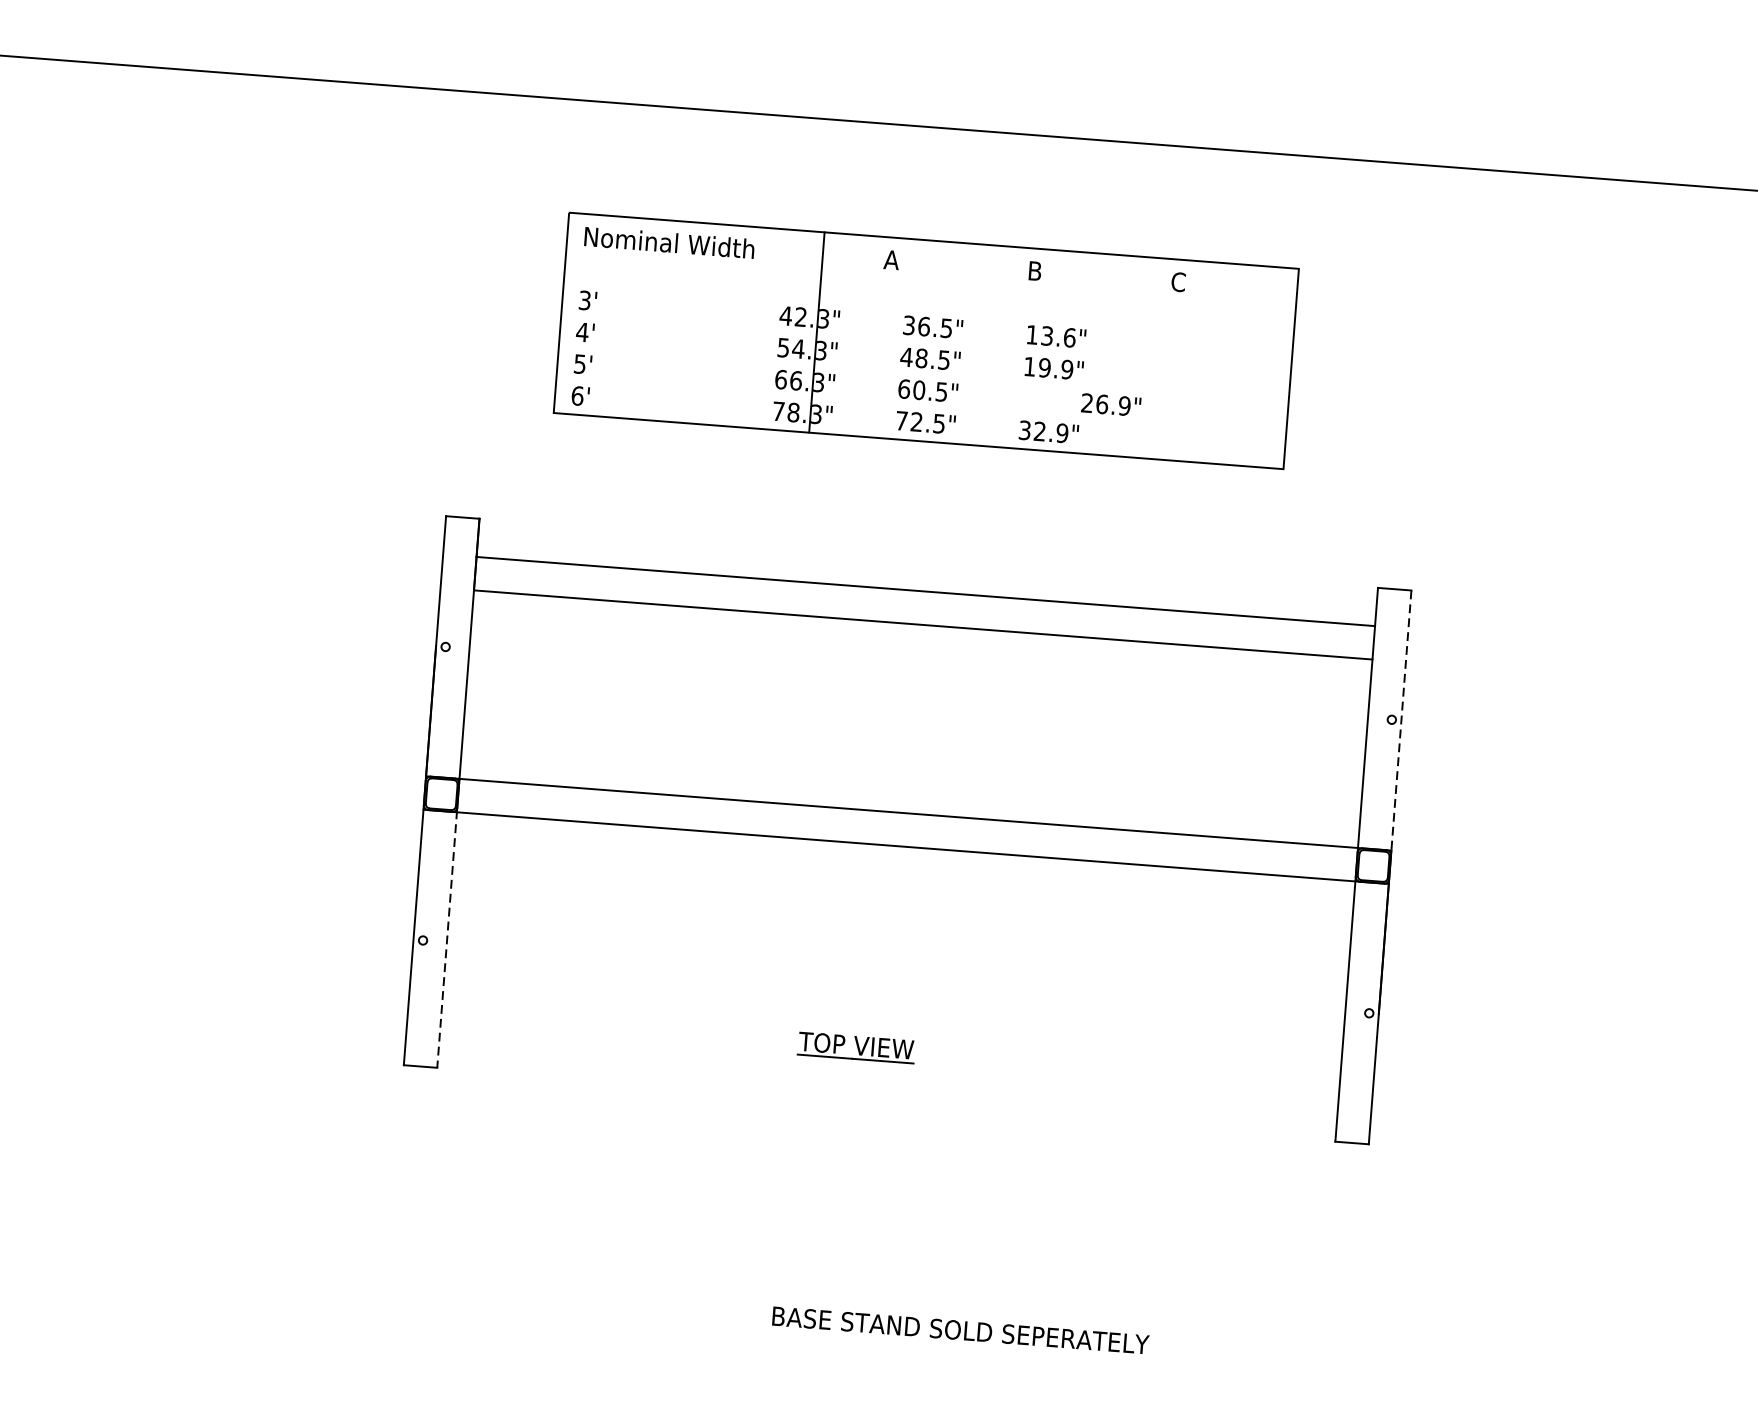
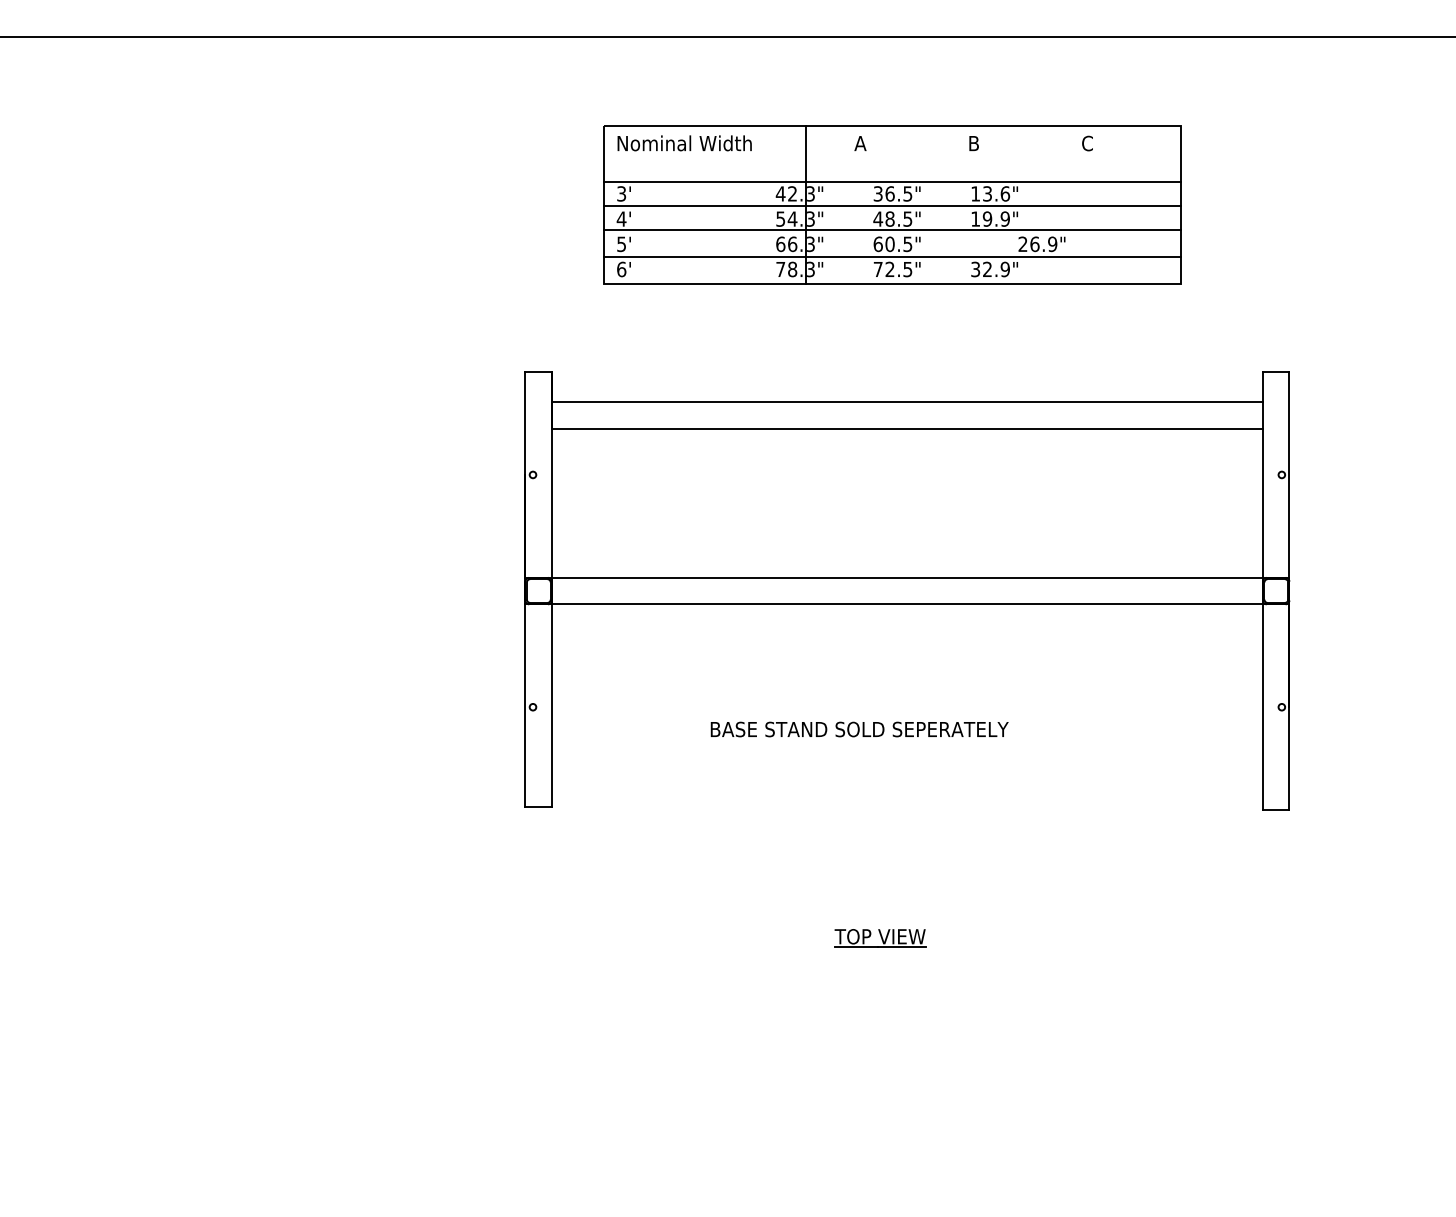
line: (928, 312) -> (892, 182), added
line: (926, 341) -> (892, 205), added
line: (923, 371) -> (892, 229), added
line: (921, 405) -> (892, 256), added
line: (1401, 719) -> (1289, 474), dashed -> solid
line: (446, 938) -> (551, 704), dashed -> solid
part: (856, 1047) -> (880, 938), moved
text: (960, 1330) -> (859, 729), moved

